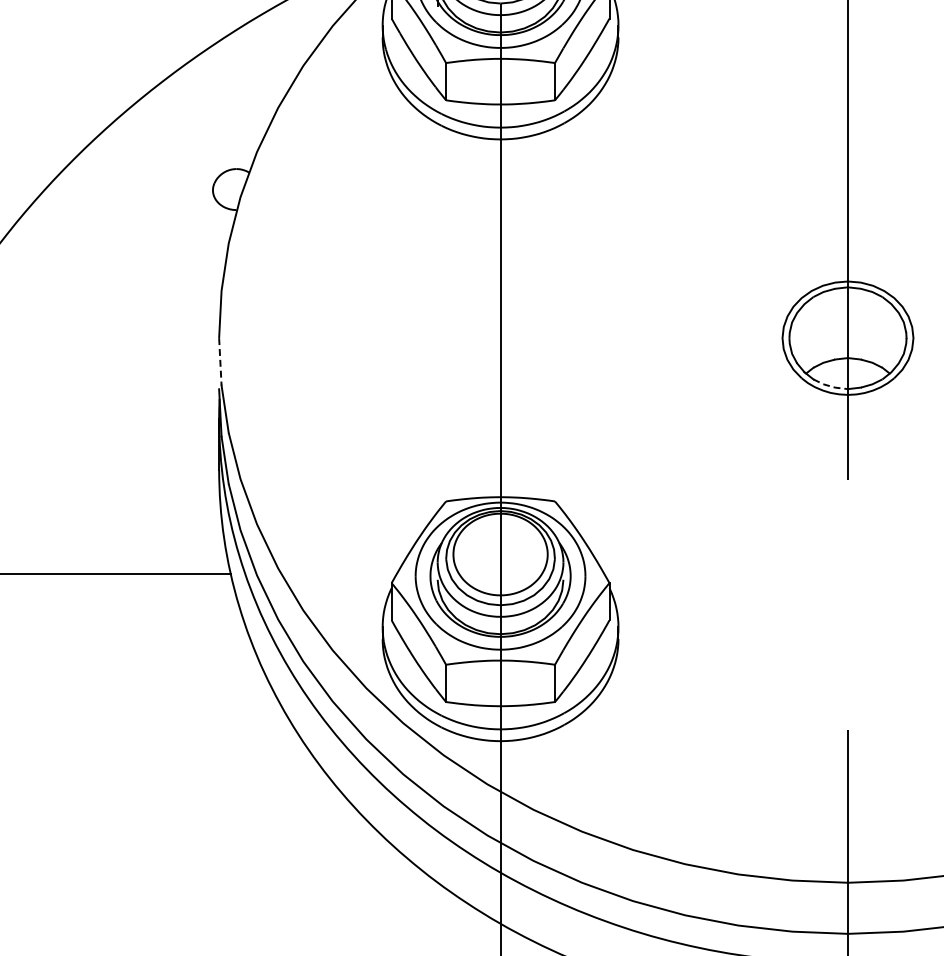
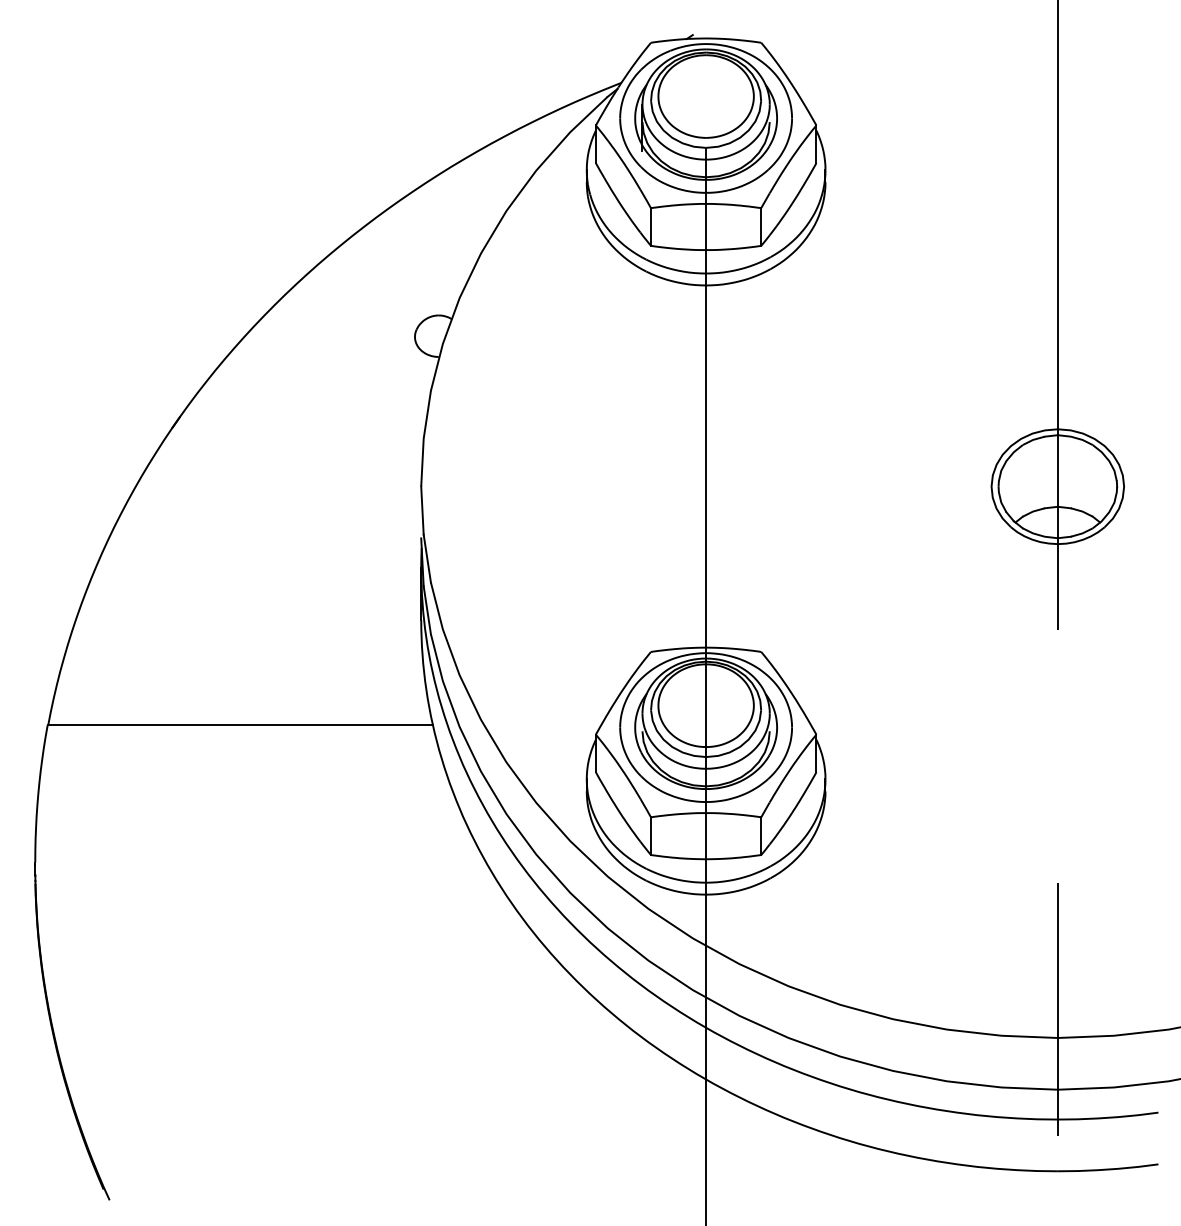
line: (220, 362) -> (422, 511), dashed -> solid
line: (830, 386) -> (1040, 535), dashed -> solid

